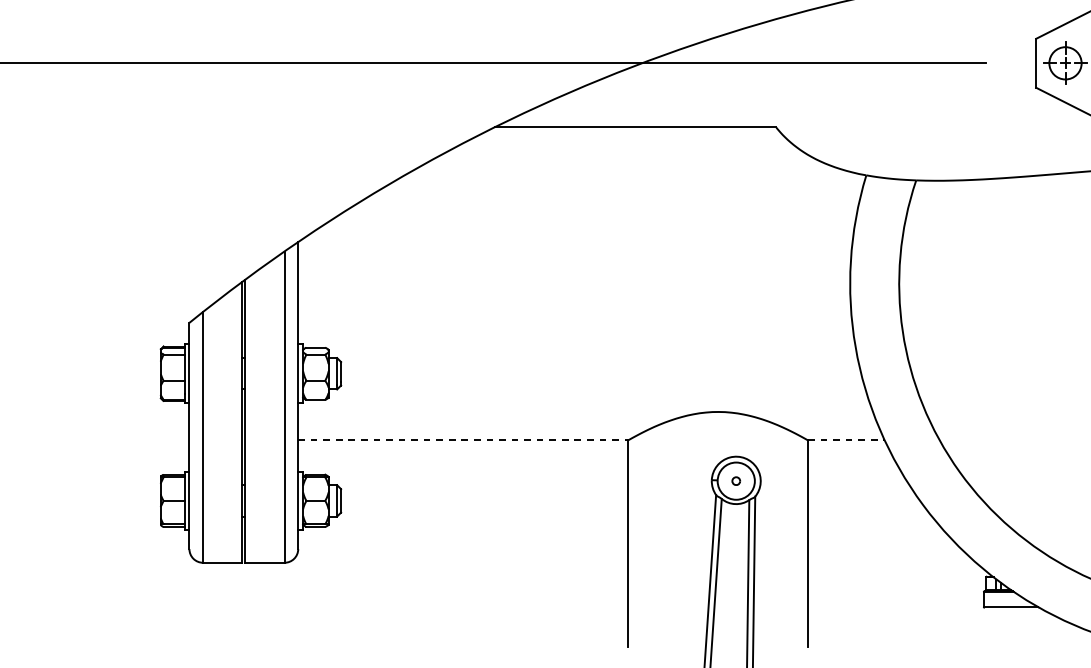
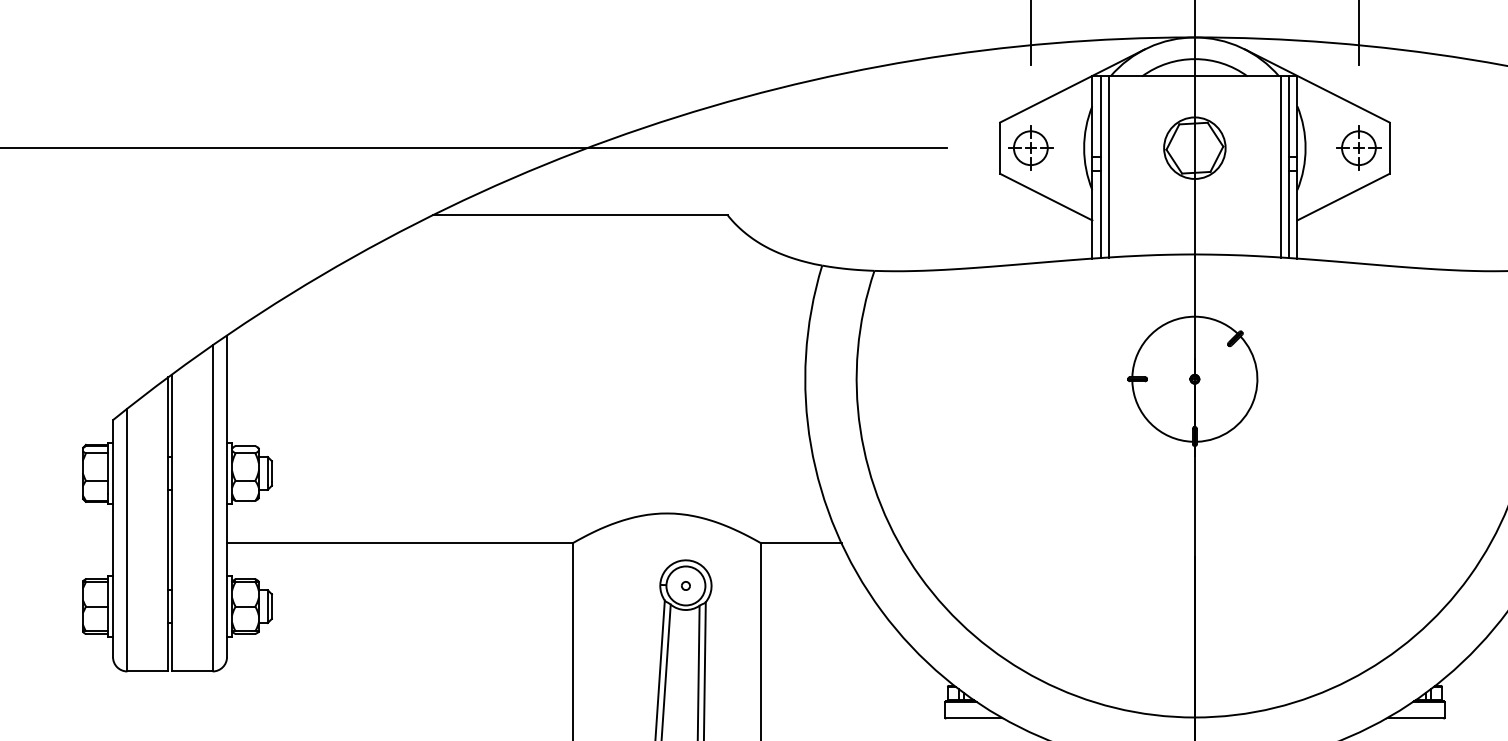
line: (462, 440) -> (399, 543), dashed -> solid
line: (846, 440) -> (801, 543), dashed -> solid

